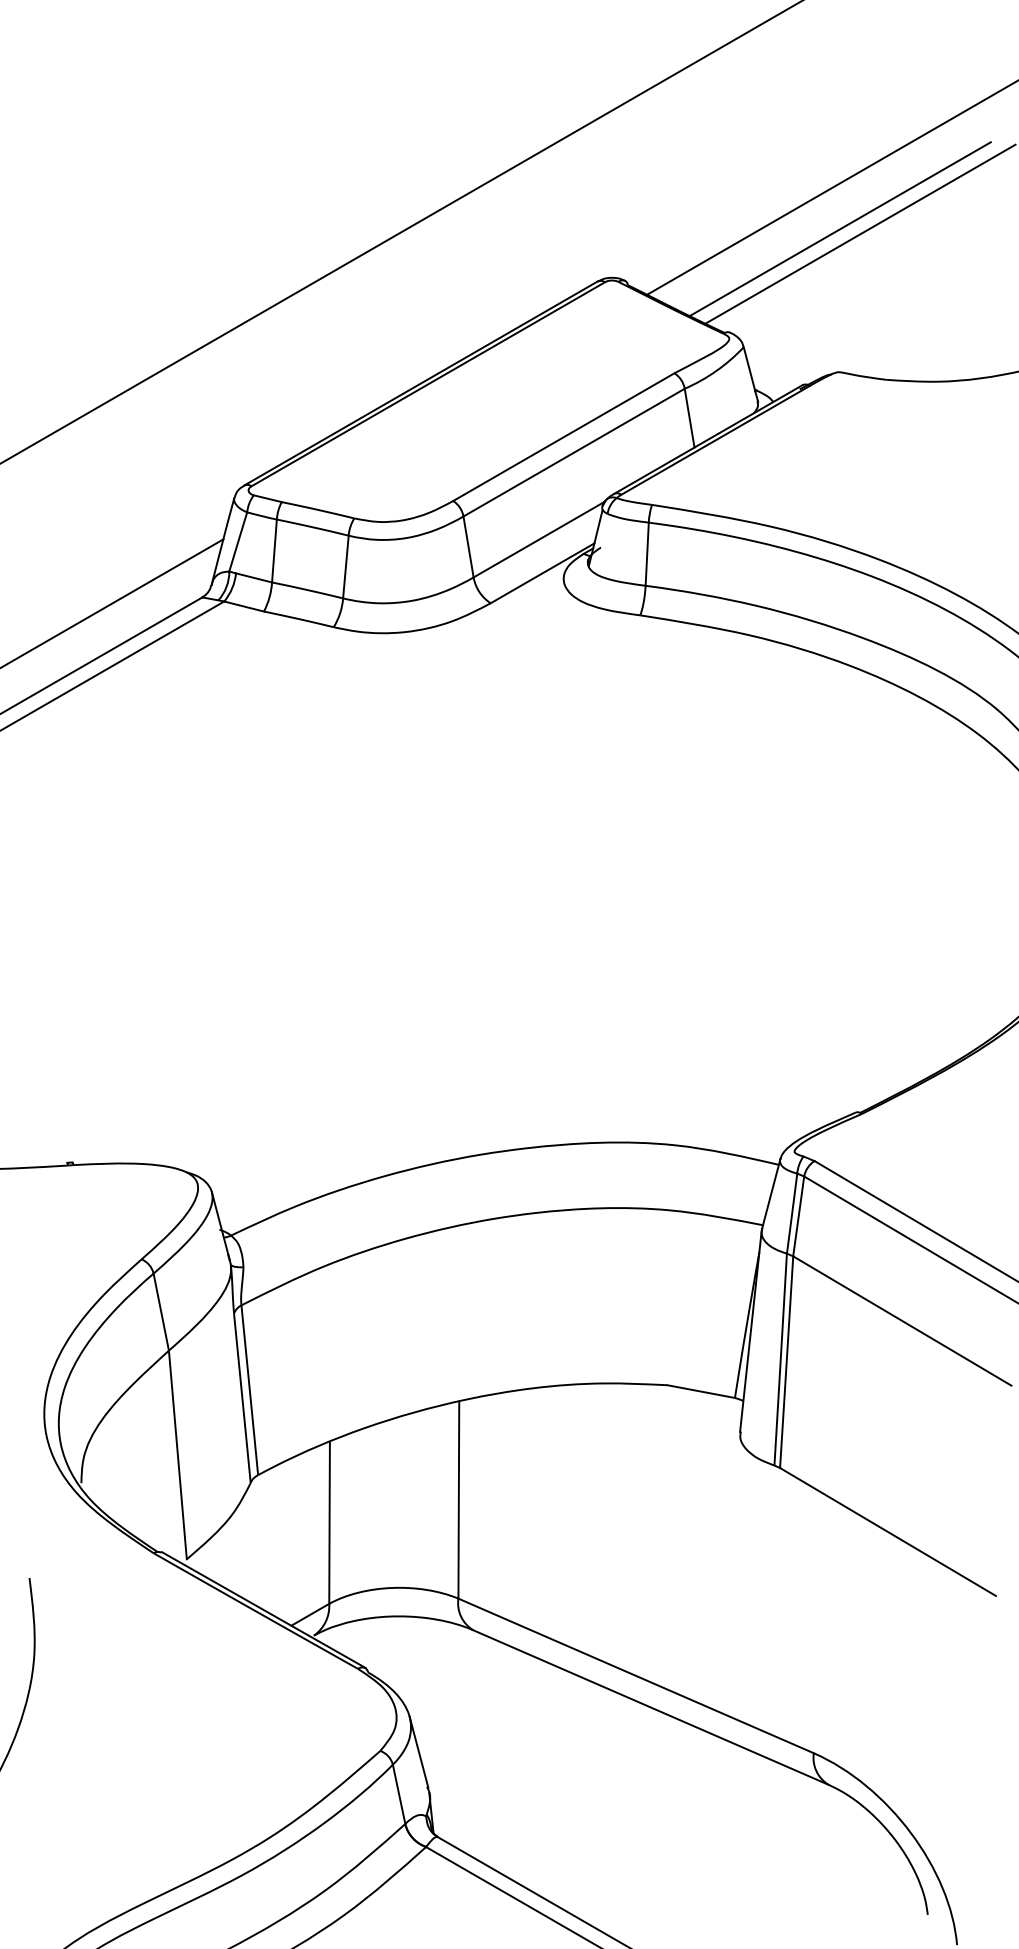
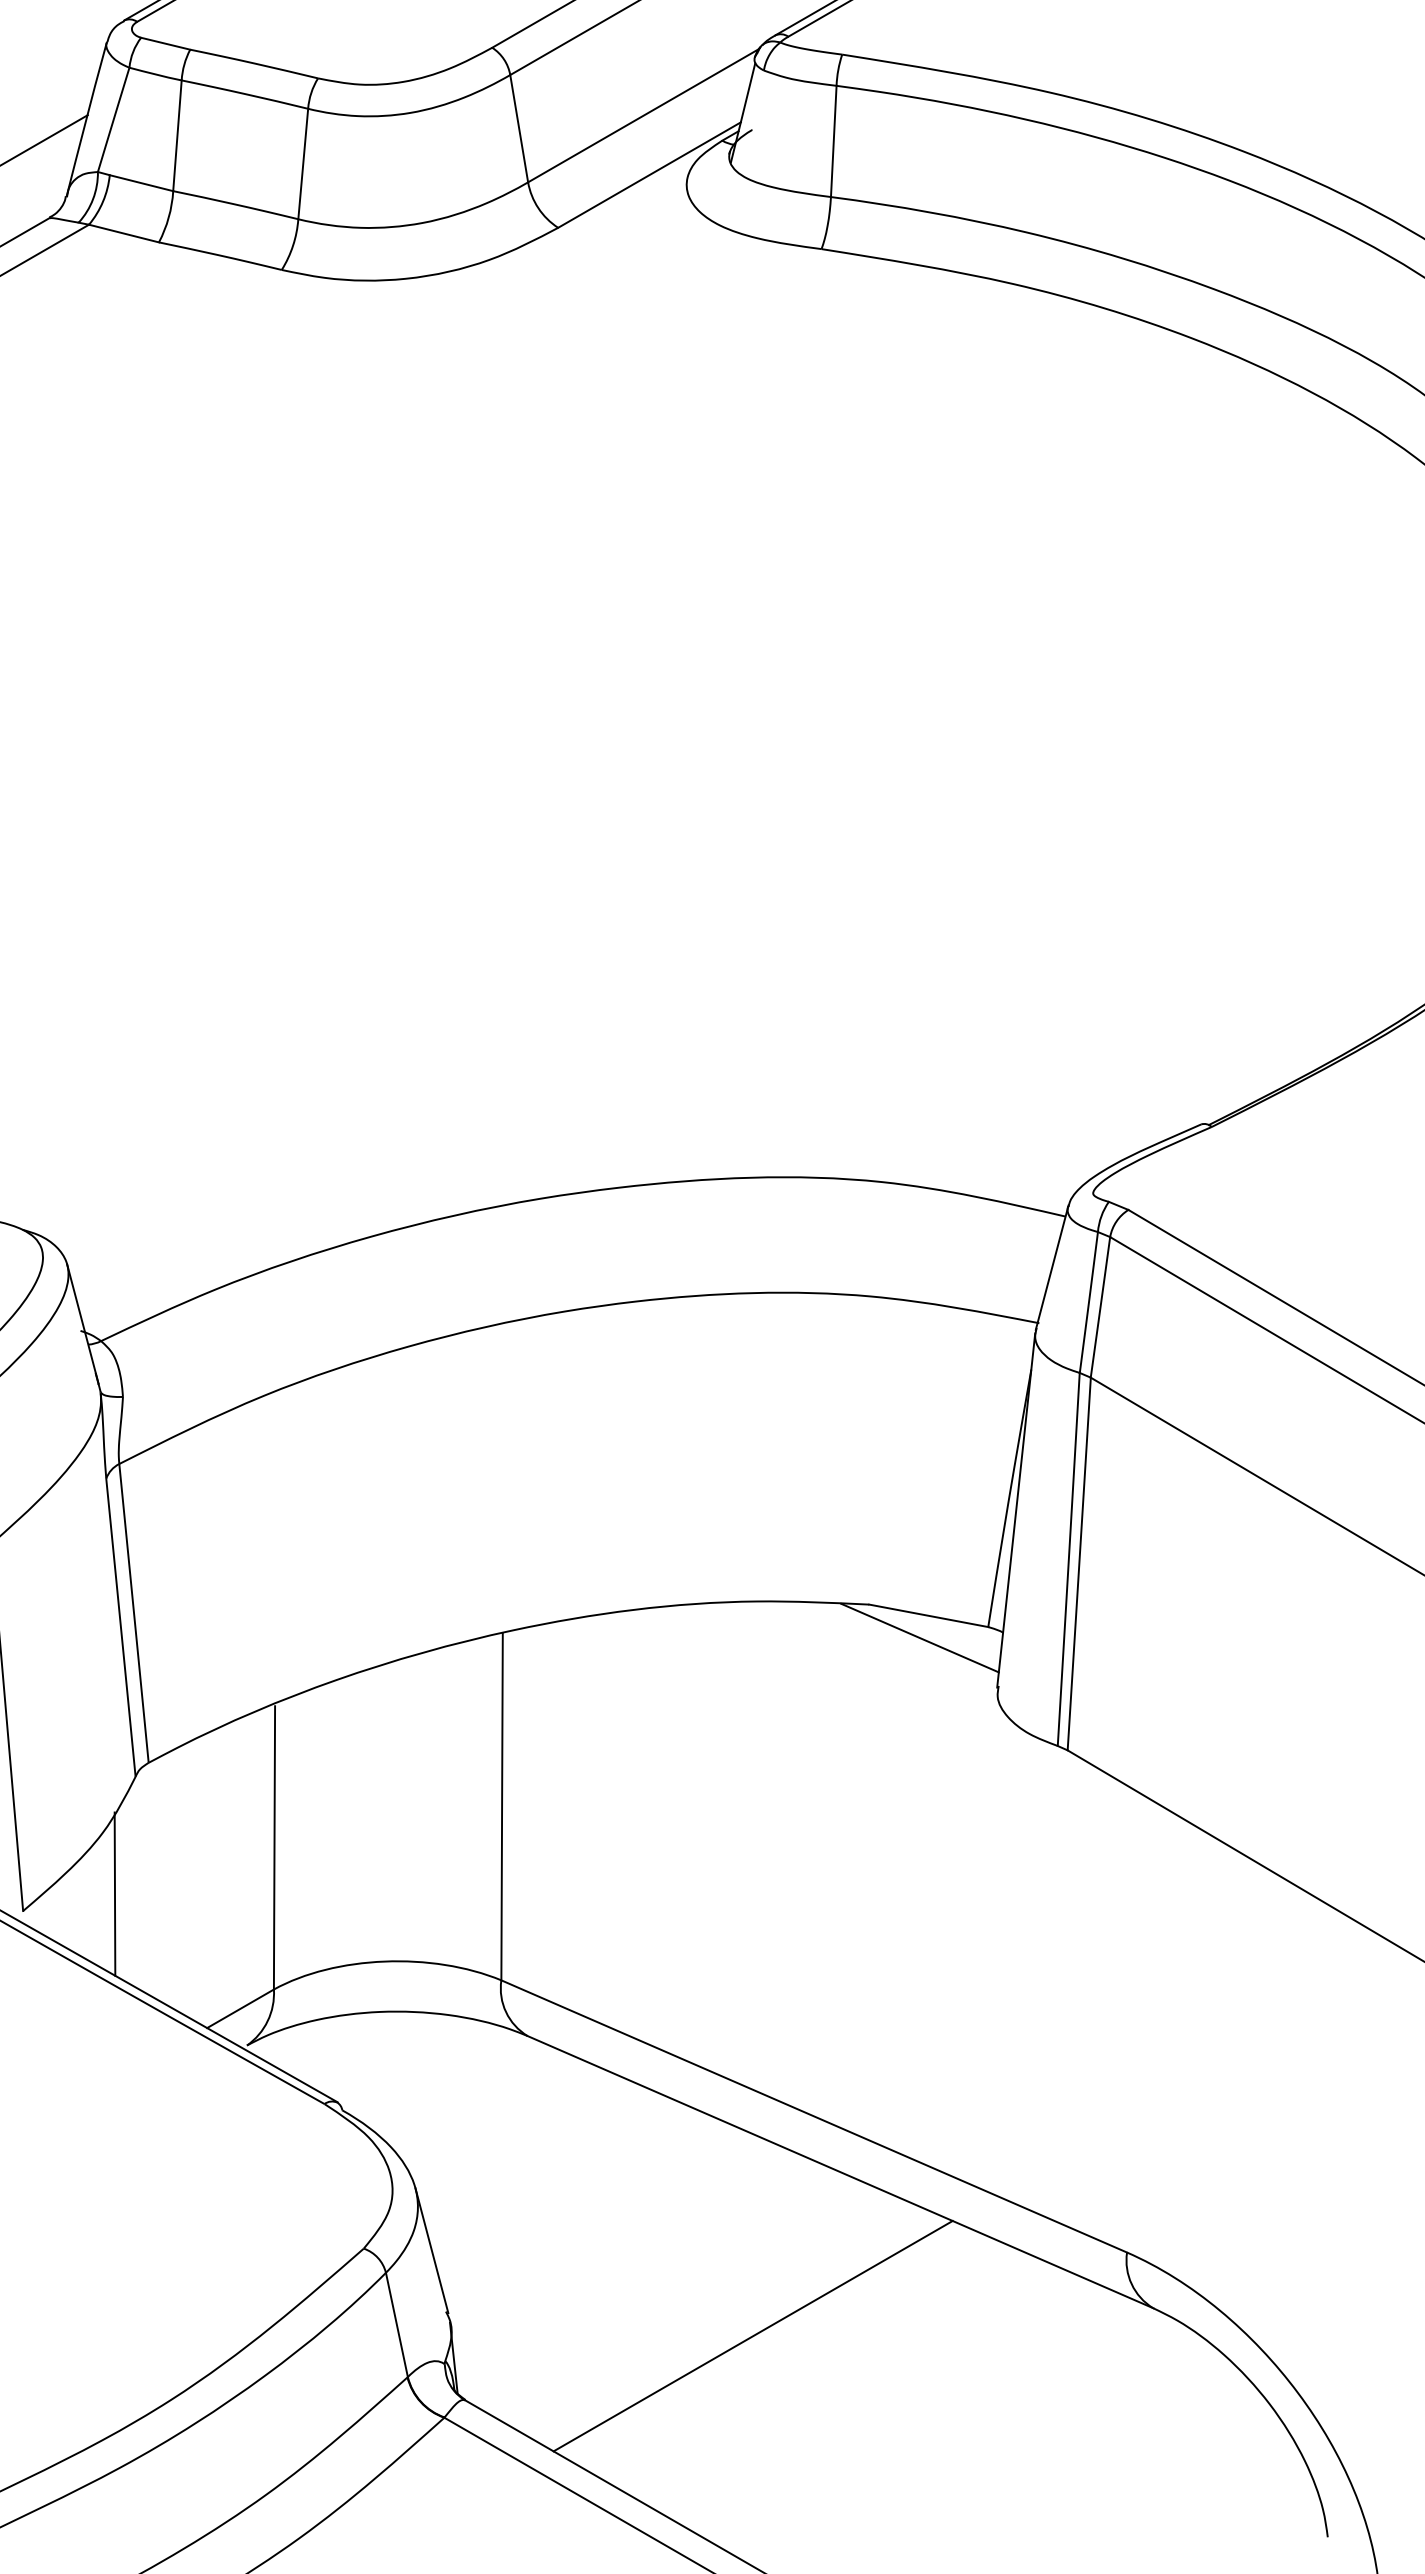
line: (695, 1403) -> (918, 1636), added
line: (238, 1549) -> (114, 1893), added
line: (601, 1800) -> (753, 2335), added

